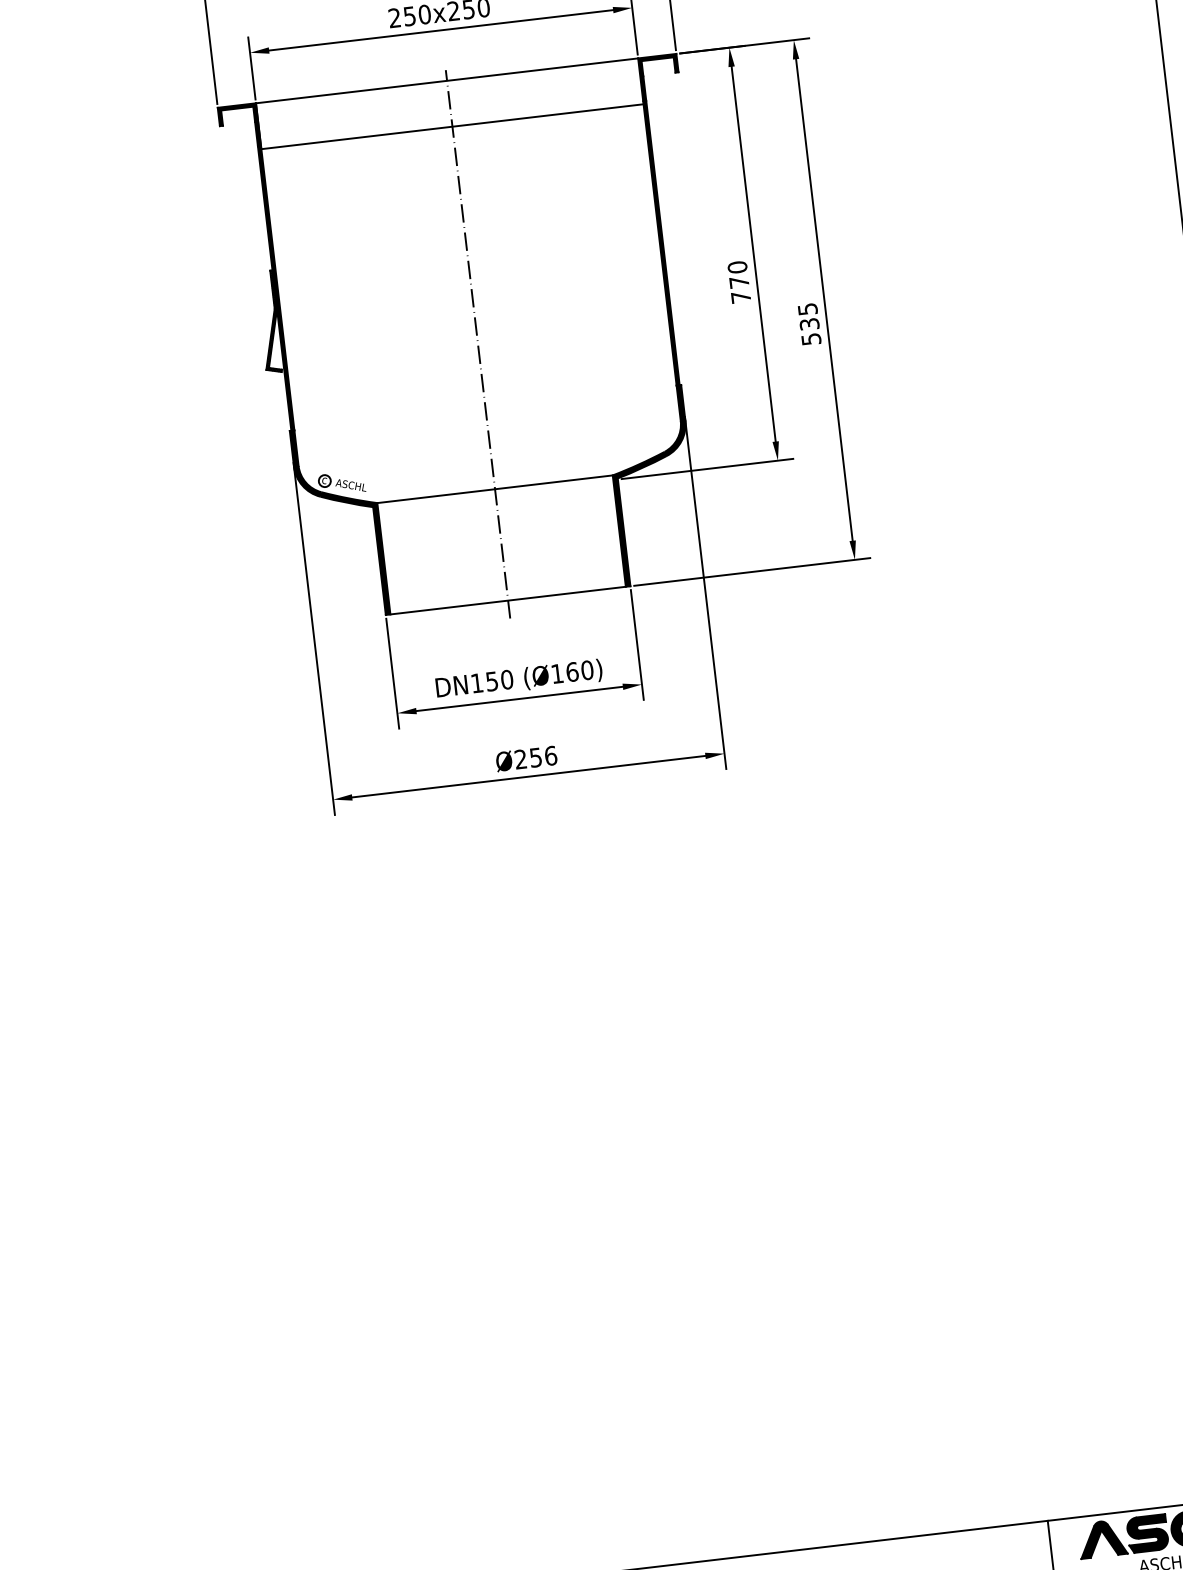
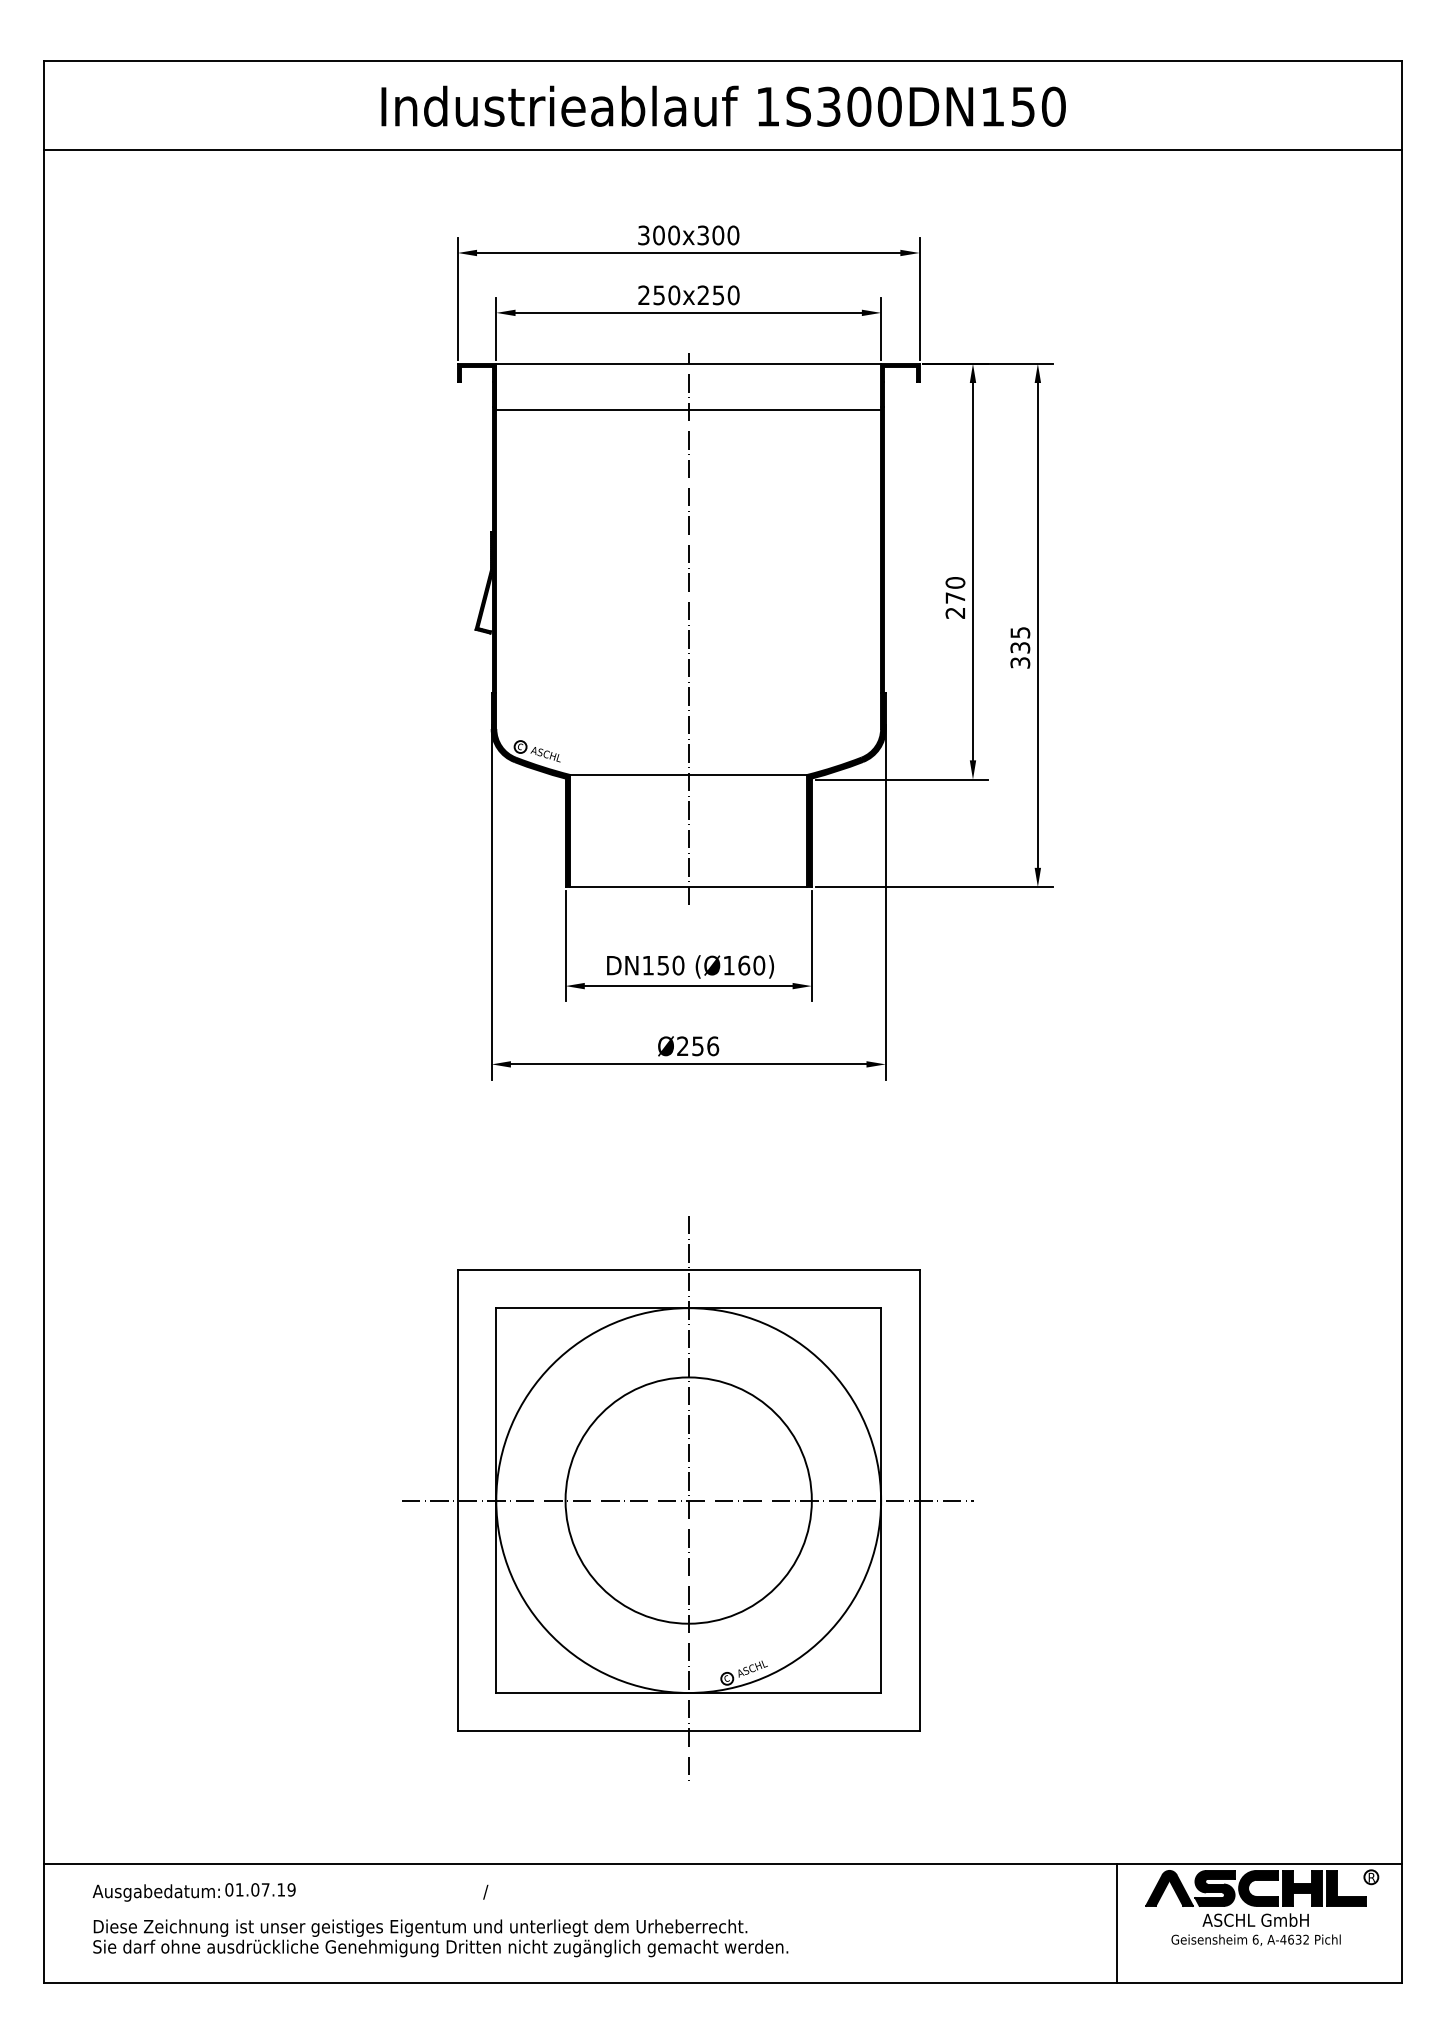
text: (741, 296) -> (955, 612), 770 -> 270
text: (810, 338) -> (1019, 662), 535 -> 335
part: (578, 1207) -> (687, 1498), added

